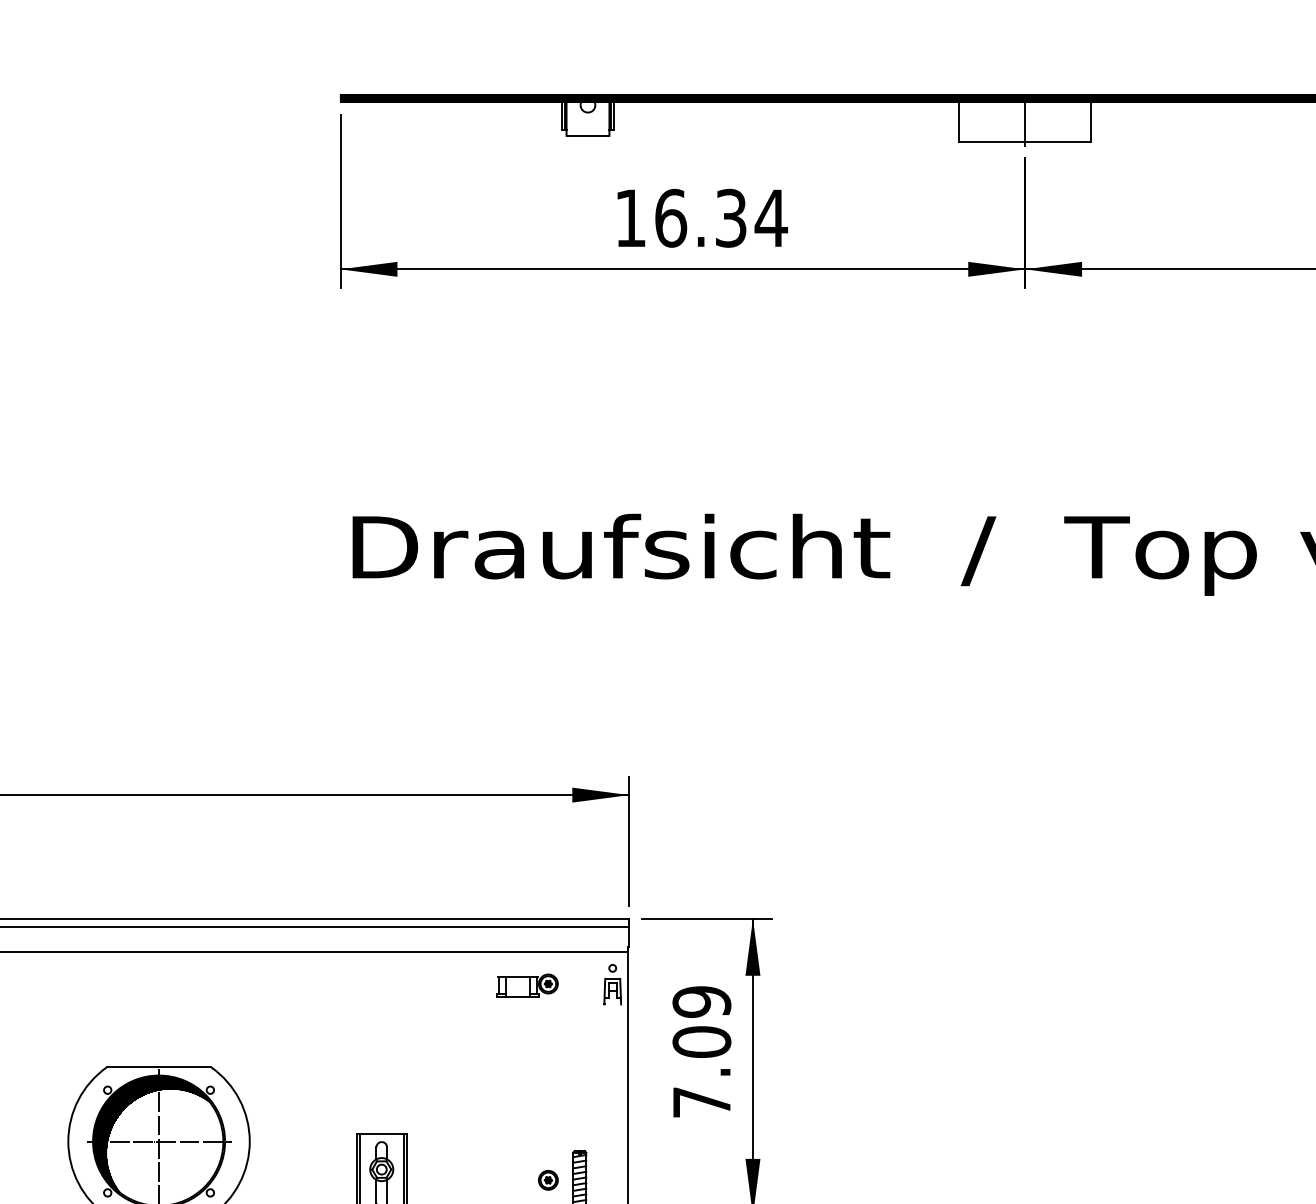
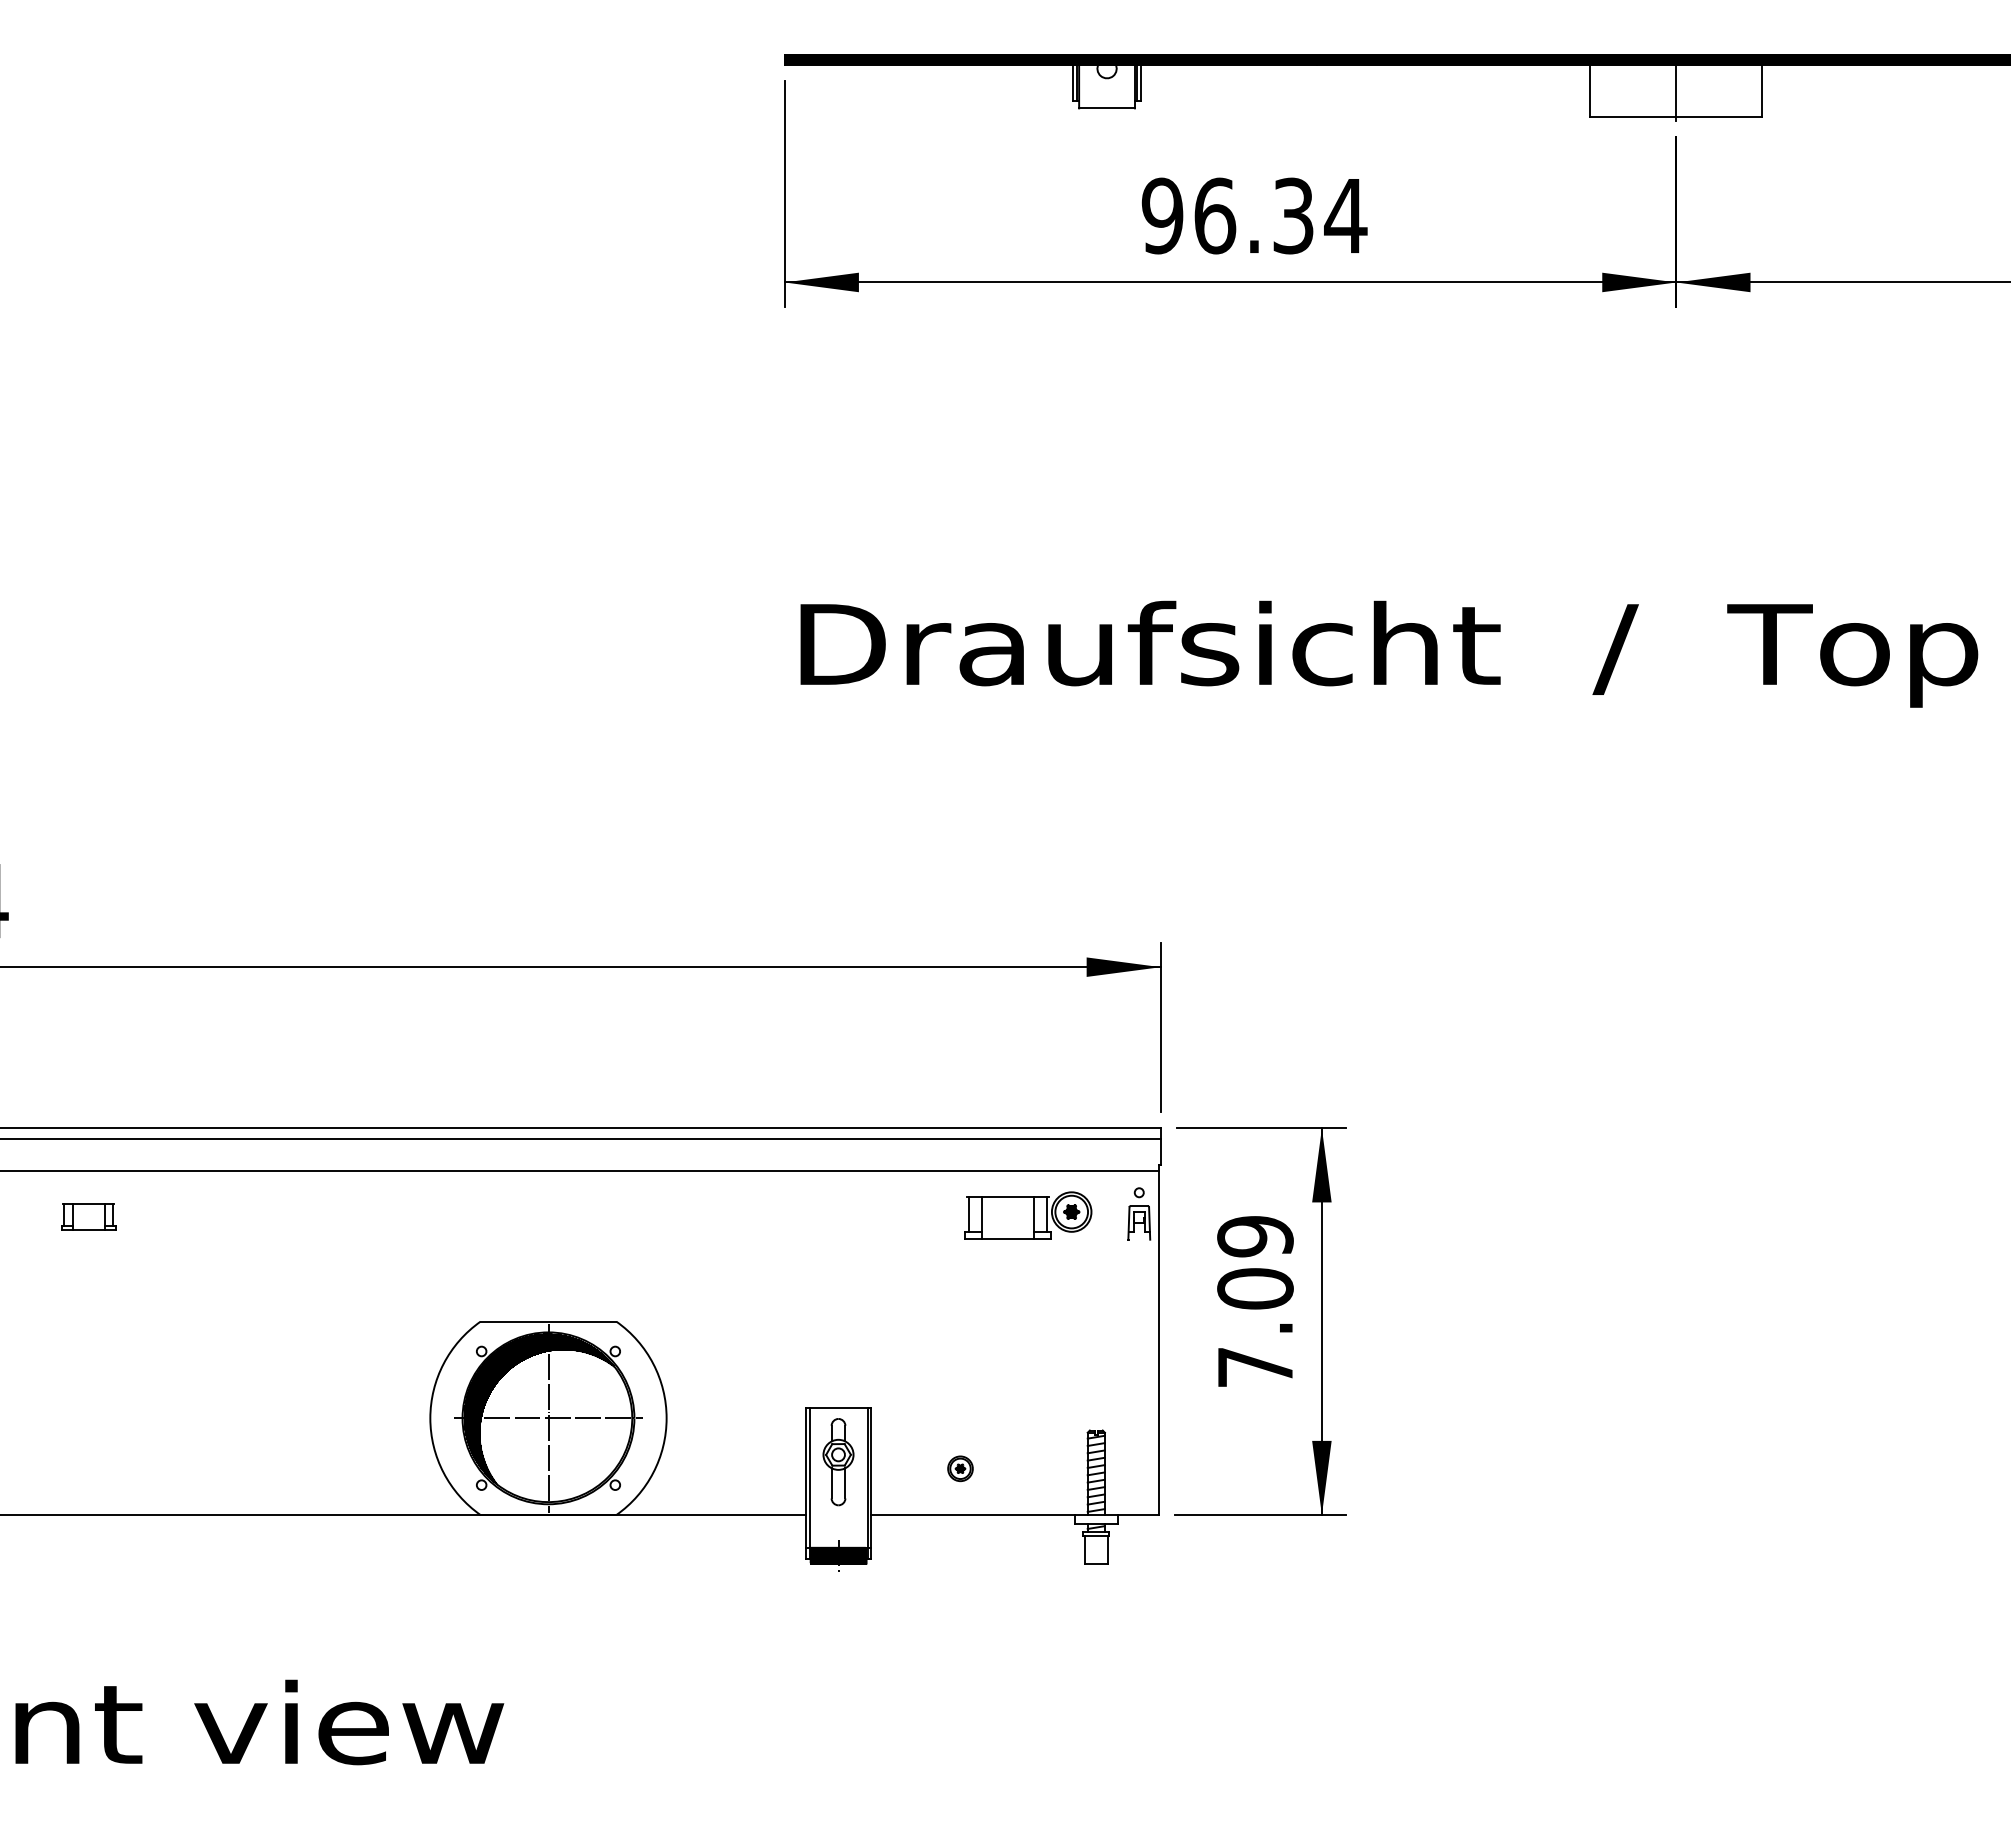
text: (630, 217) -> (1162, 215), 16.34 -> 96.34
part: (527, 985) -> (1028, 1214), size x1.6
part: (548, 1180) -> (960, 1468), moved

